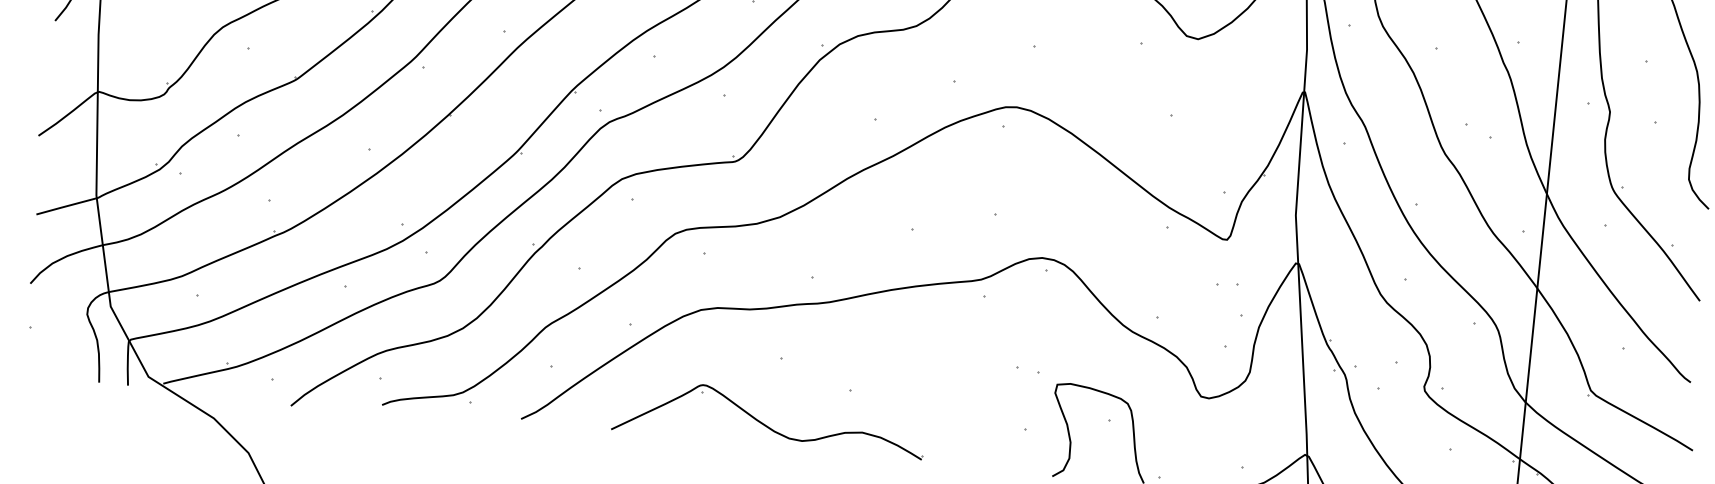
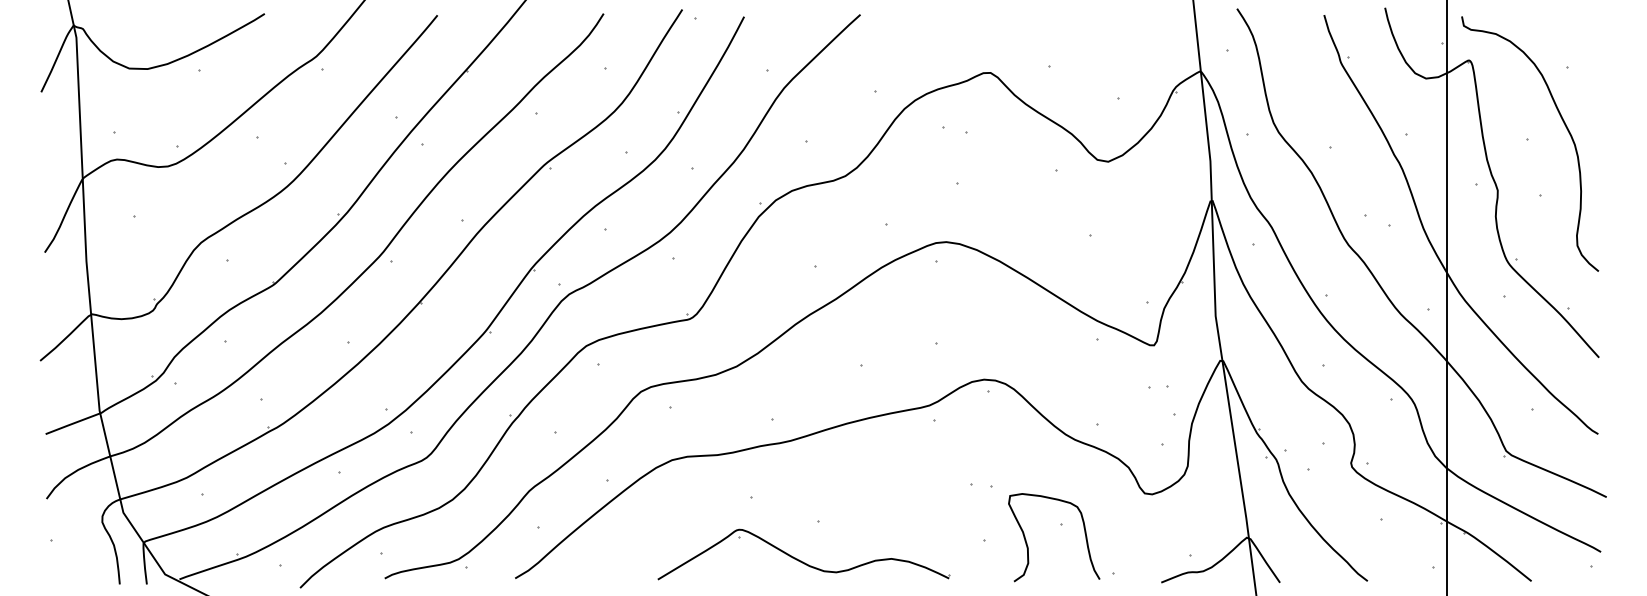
part: (766, 424) -> (801, 560), moved

